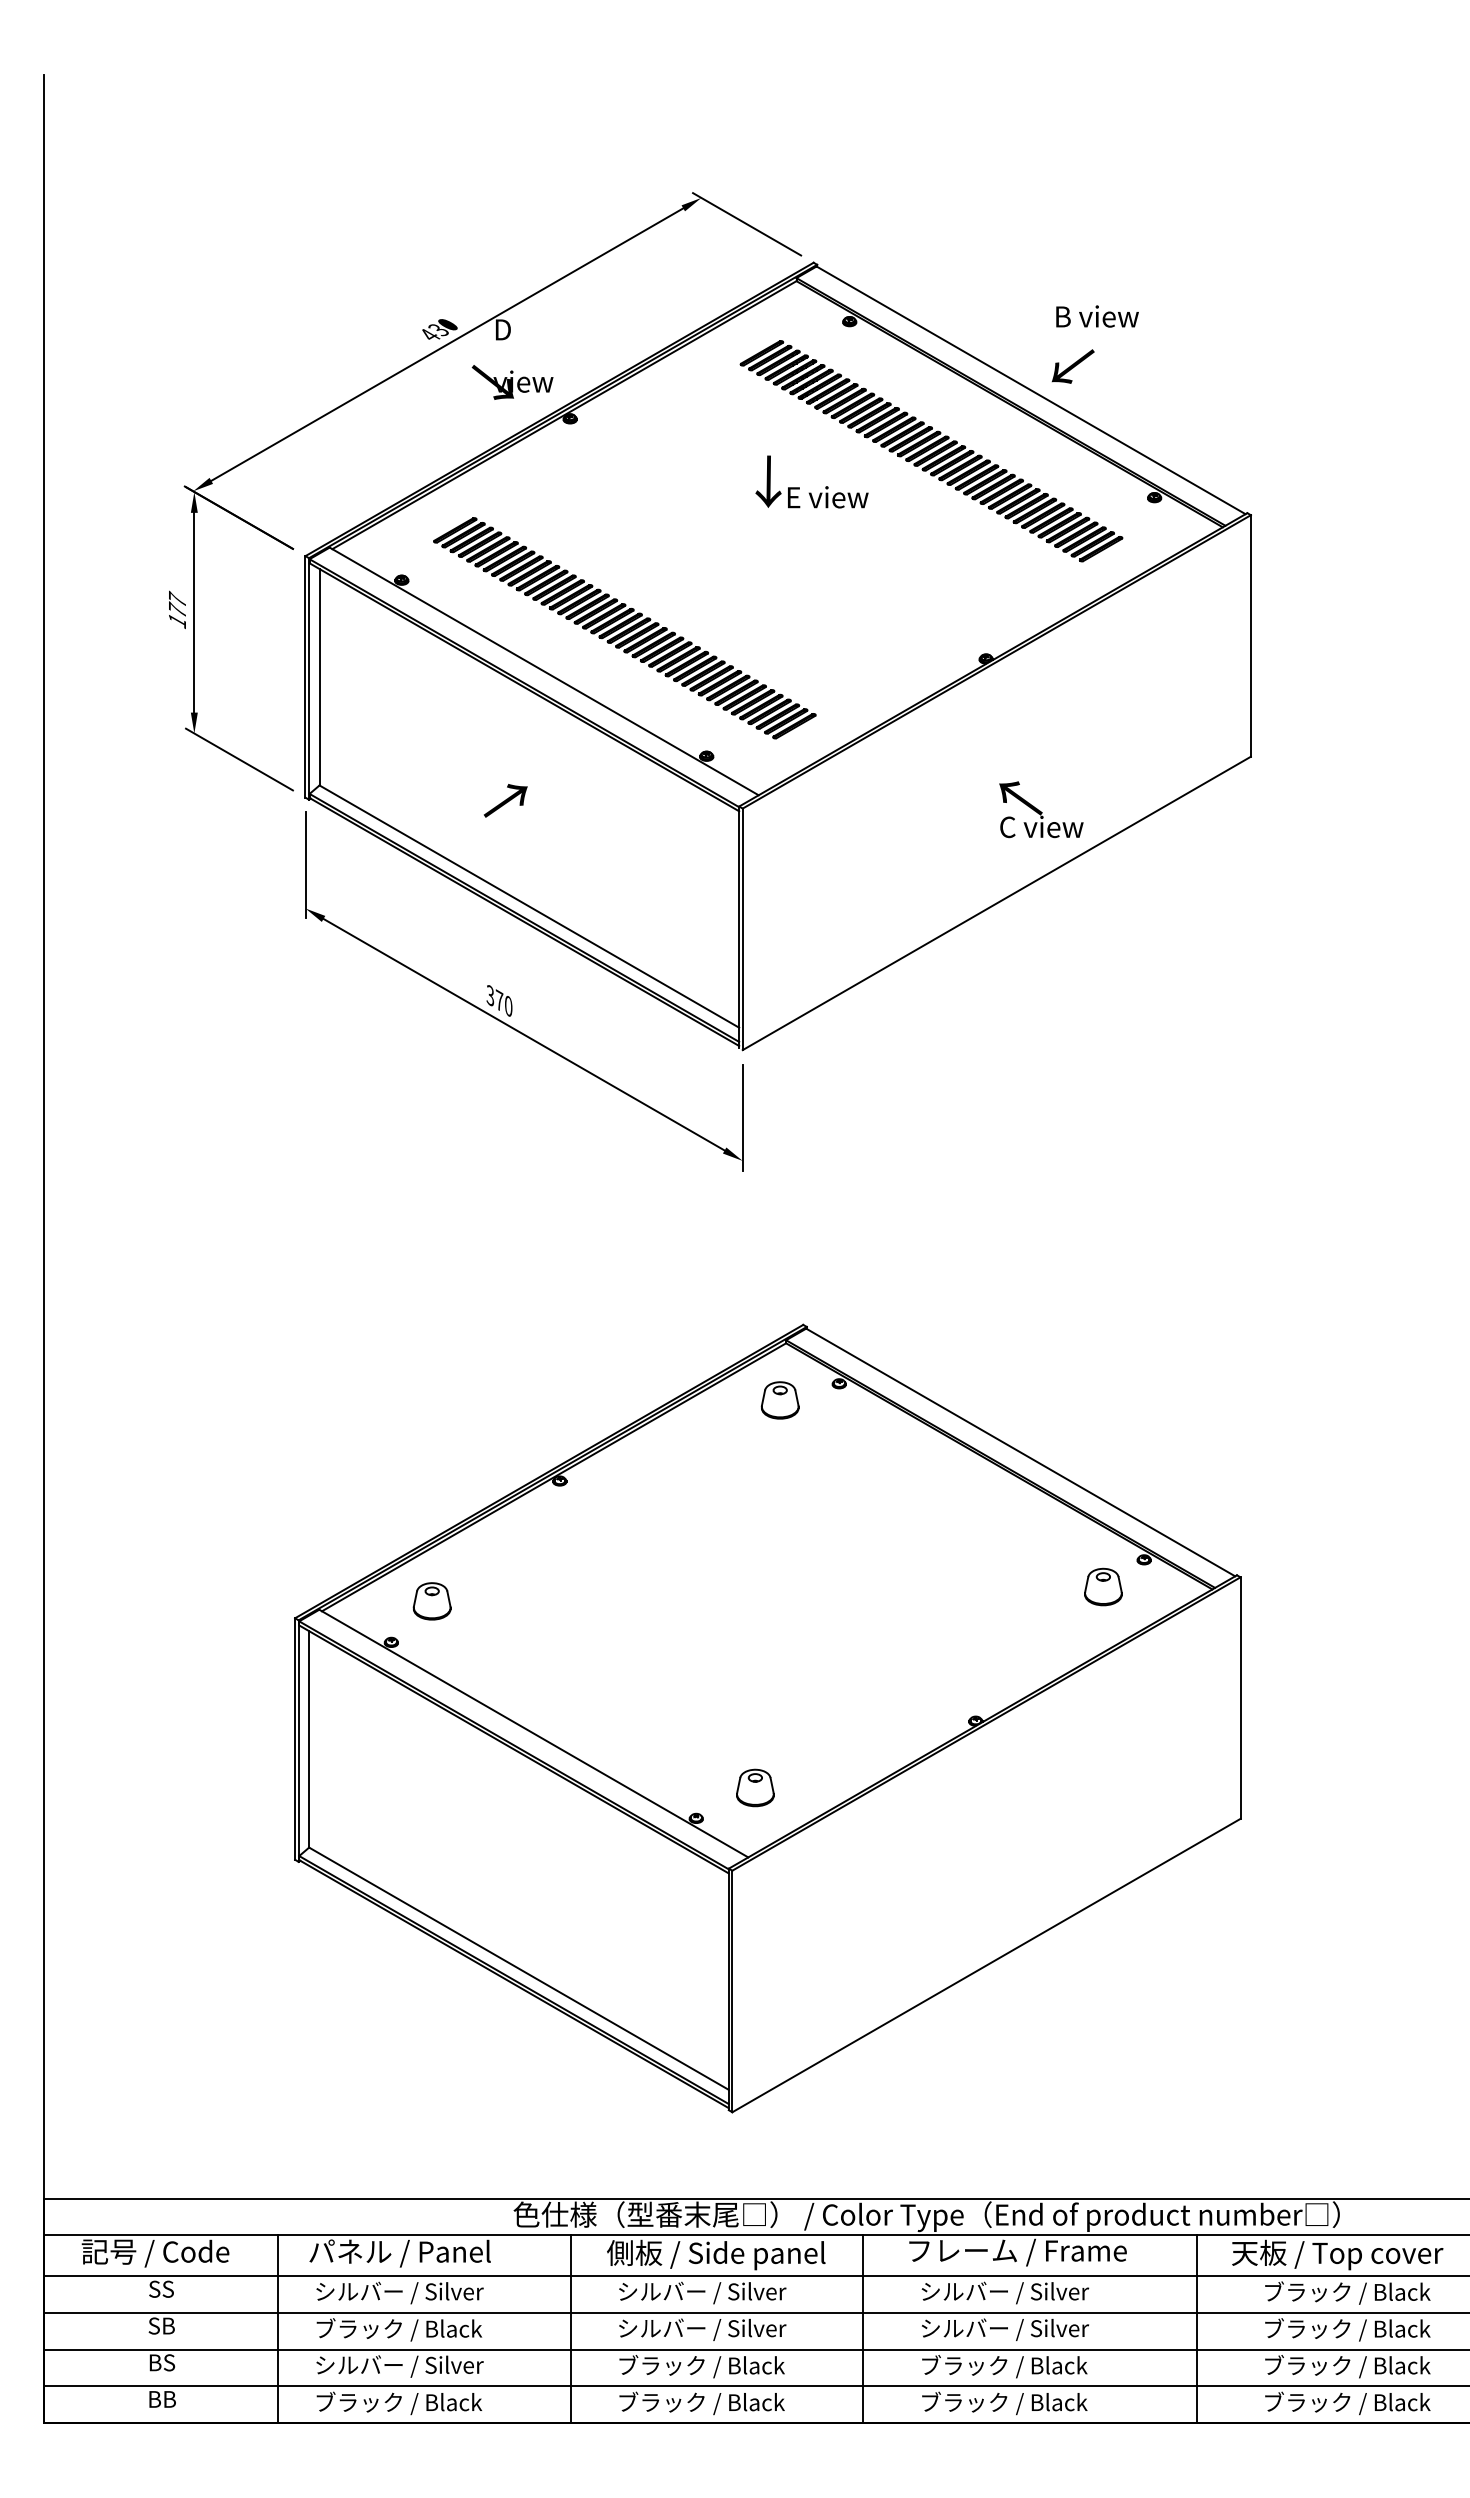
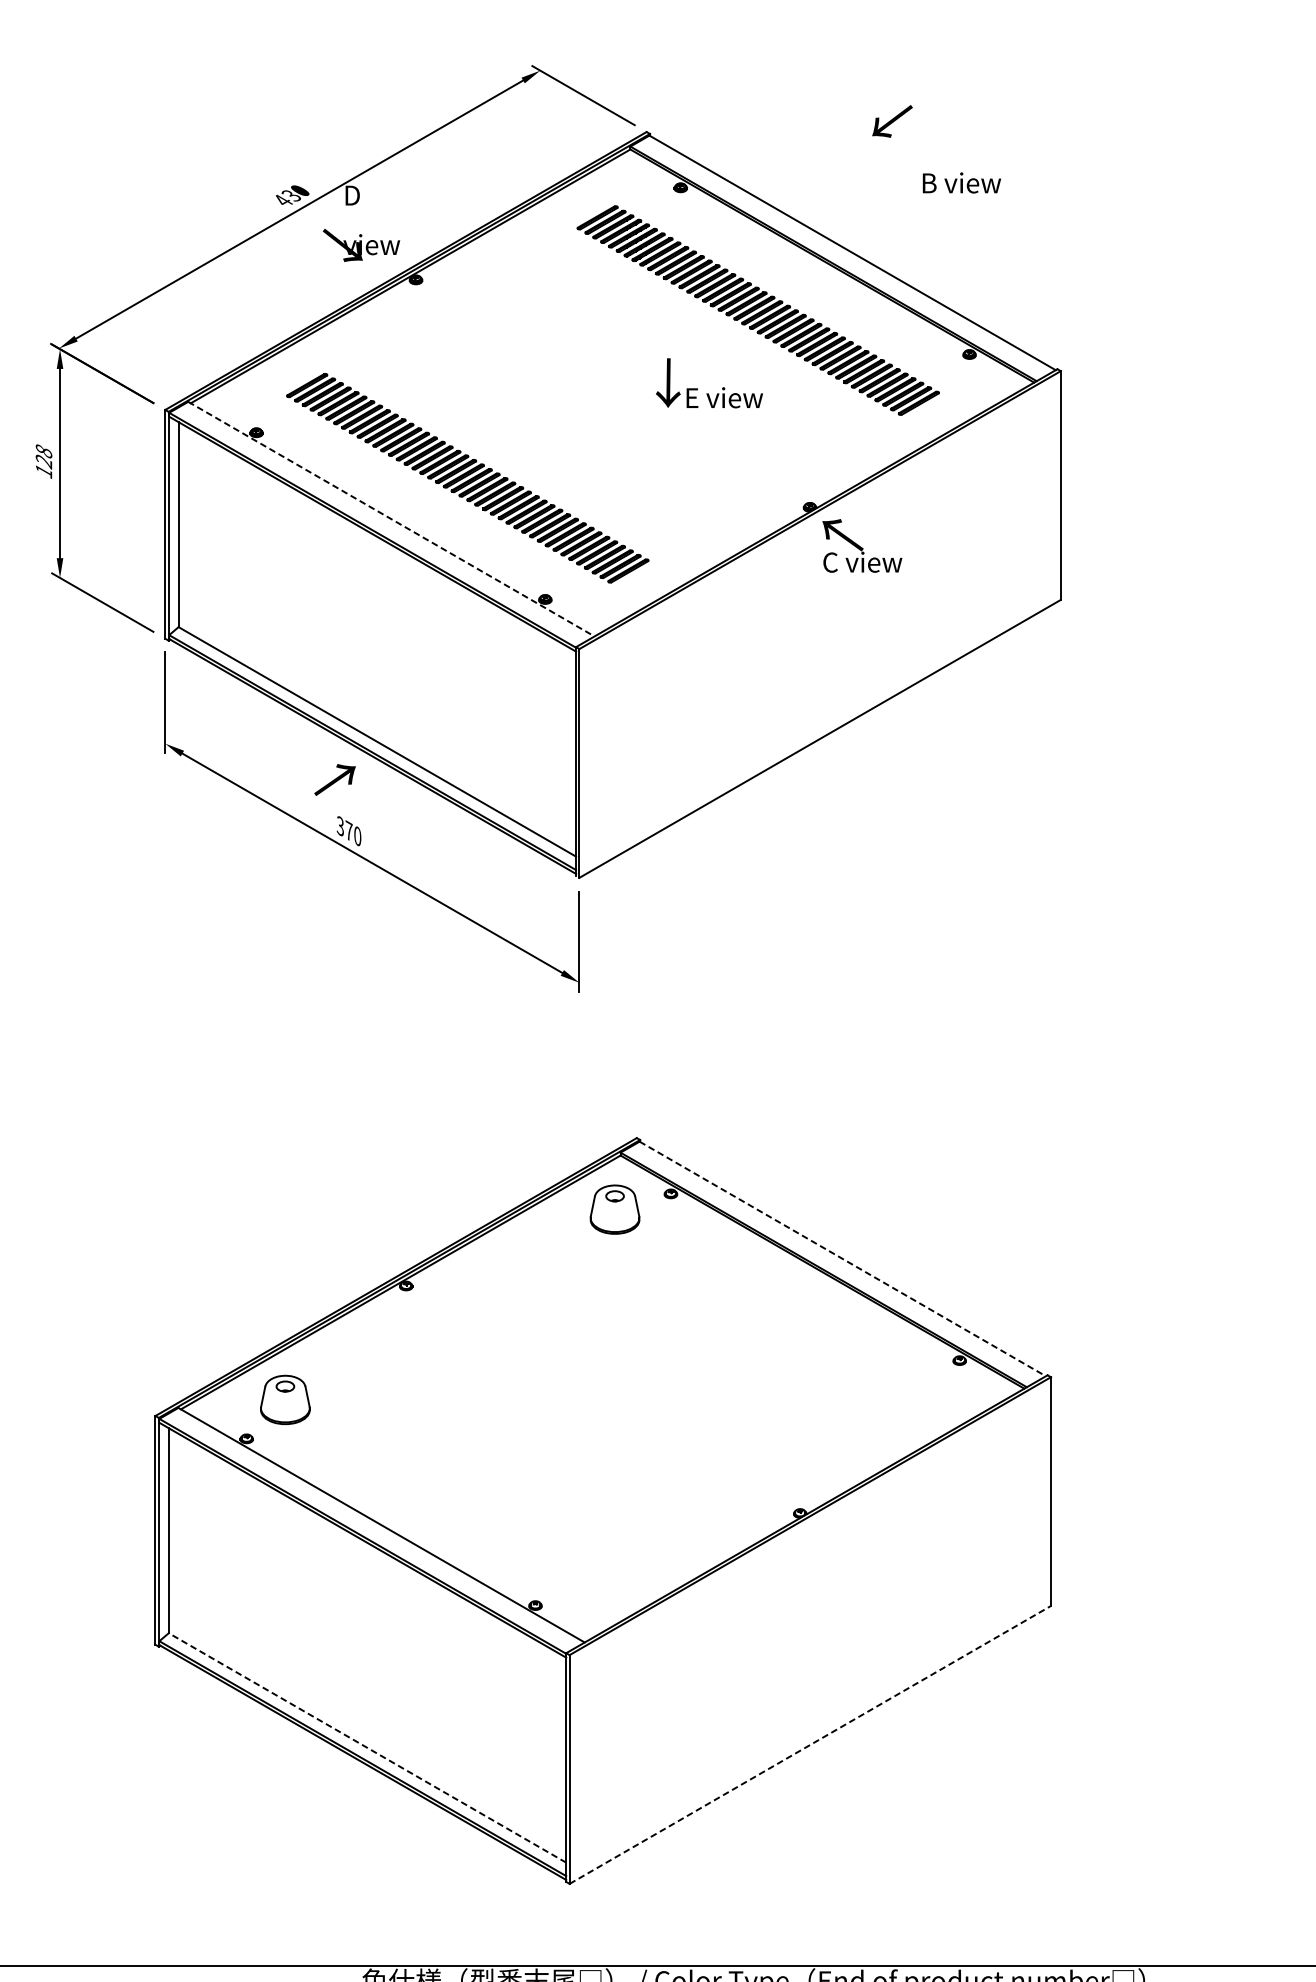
text: (1097, 316) -> (961, 182), moved
text: (1072, 366) -> (891, 121), moved
text: (811, 481) -> (709, 382), moved
text: (177, 604) -> (44, 455), 177 -> 128
line: (544, 671) -> (391, 519), solid -> dashed
text: (505, 800) -> (334, 779), moved
text: (1041, 809) -> (862, 545), moved
part: (779, 1400) -> (614, 1209), size x1.4
line: (1020, 1452) -> (842, 1258), solid -> dashed
part: (1103, 1586) -> (921, 1385), removed
part: (431, 1601) -> (284, 1400), size x1.4
part: (755, 1787) -> (591, 1576), removed
line: (986, 1965) -> (810, 1744), solid -> dashed
line: (518, 1968) -> (367, 1747), solid -> dashed

